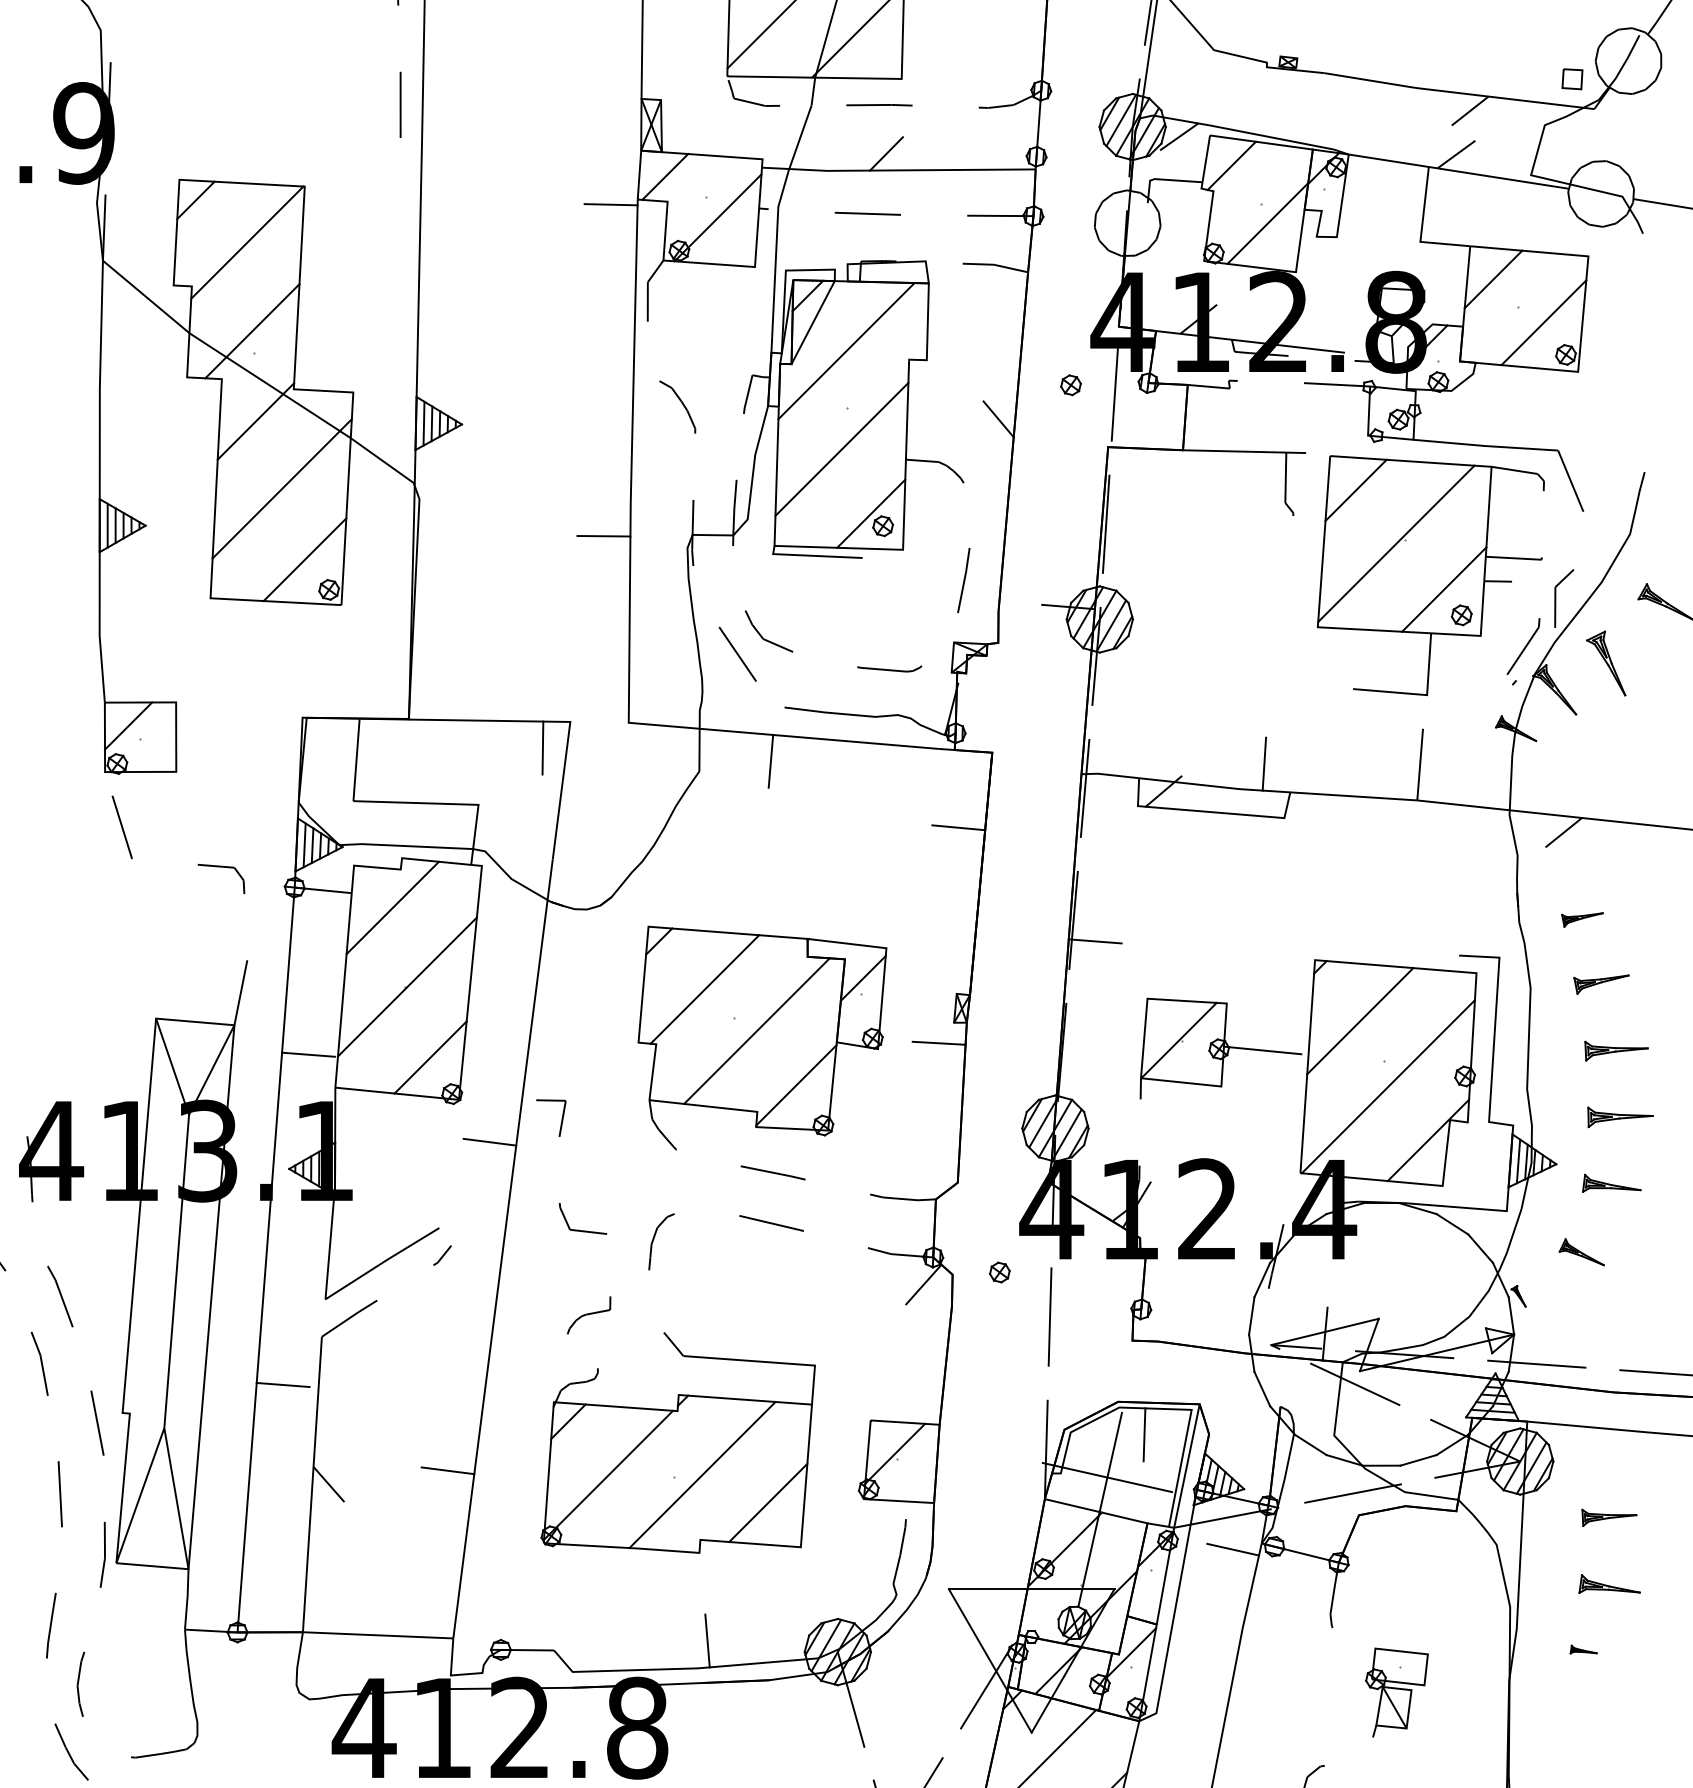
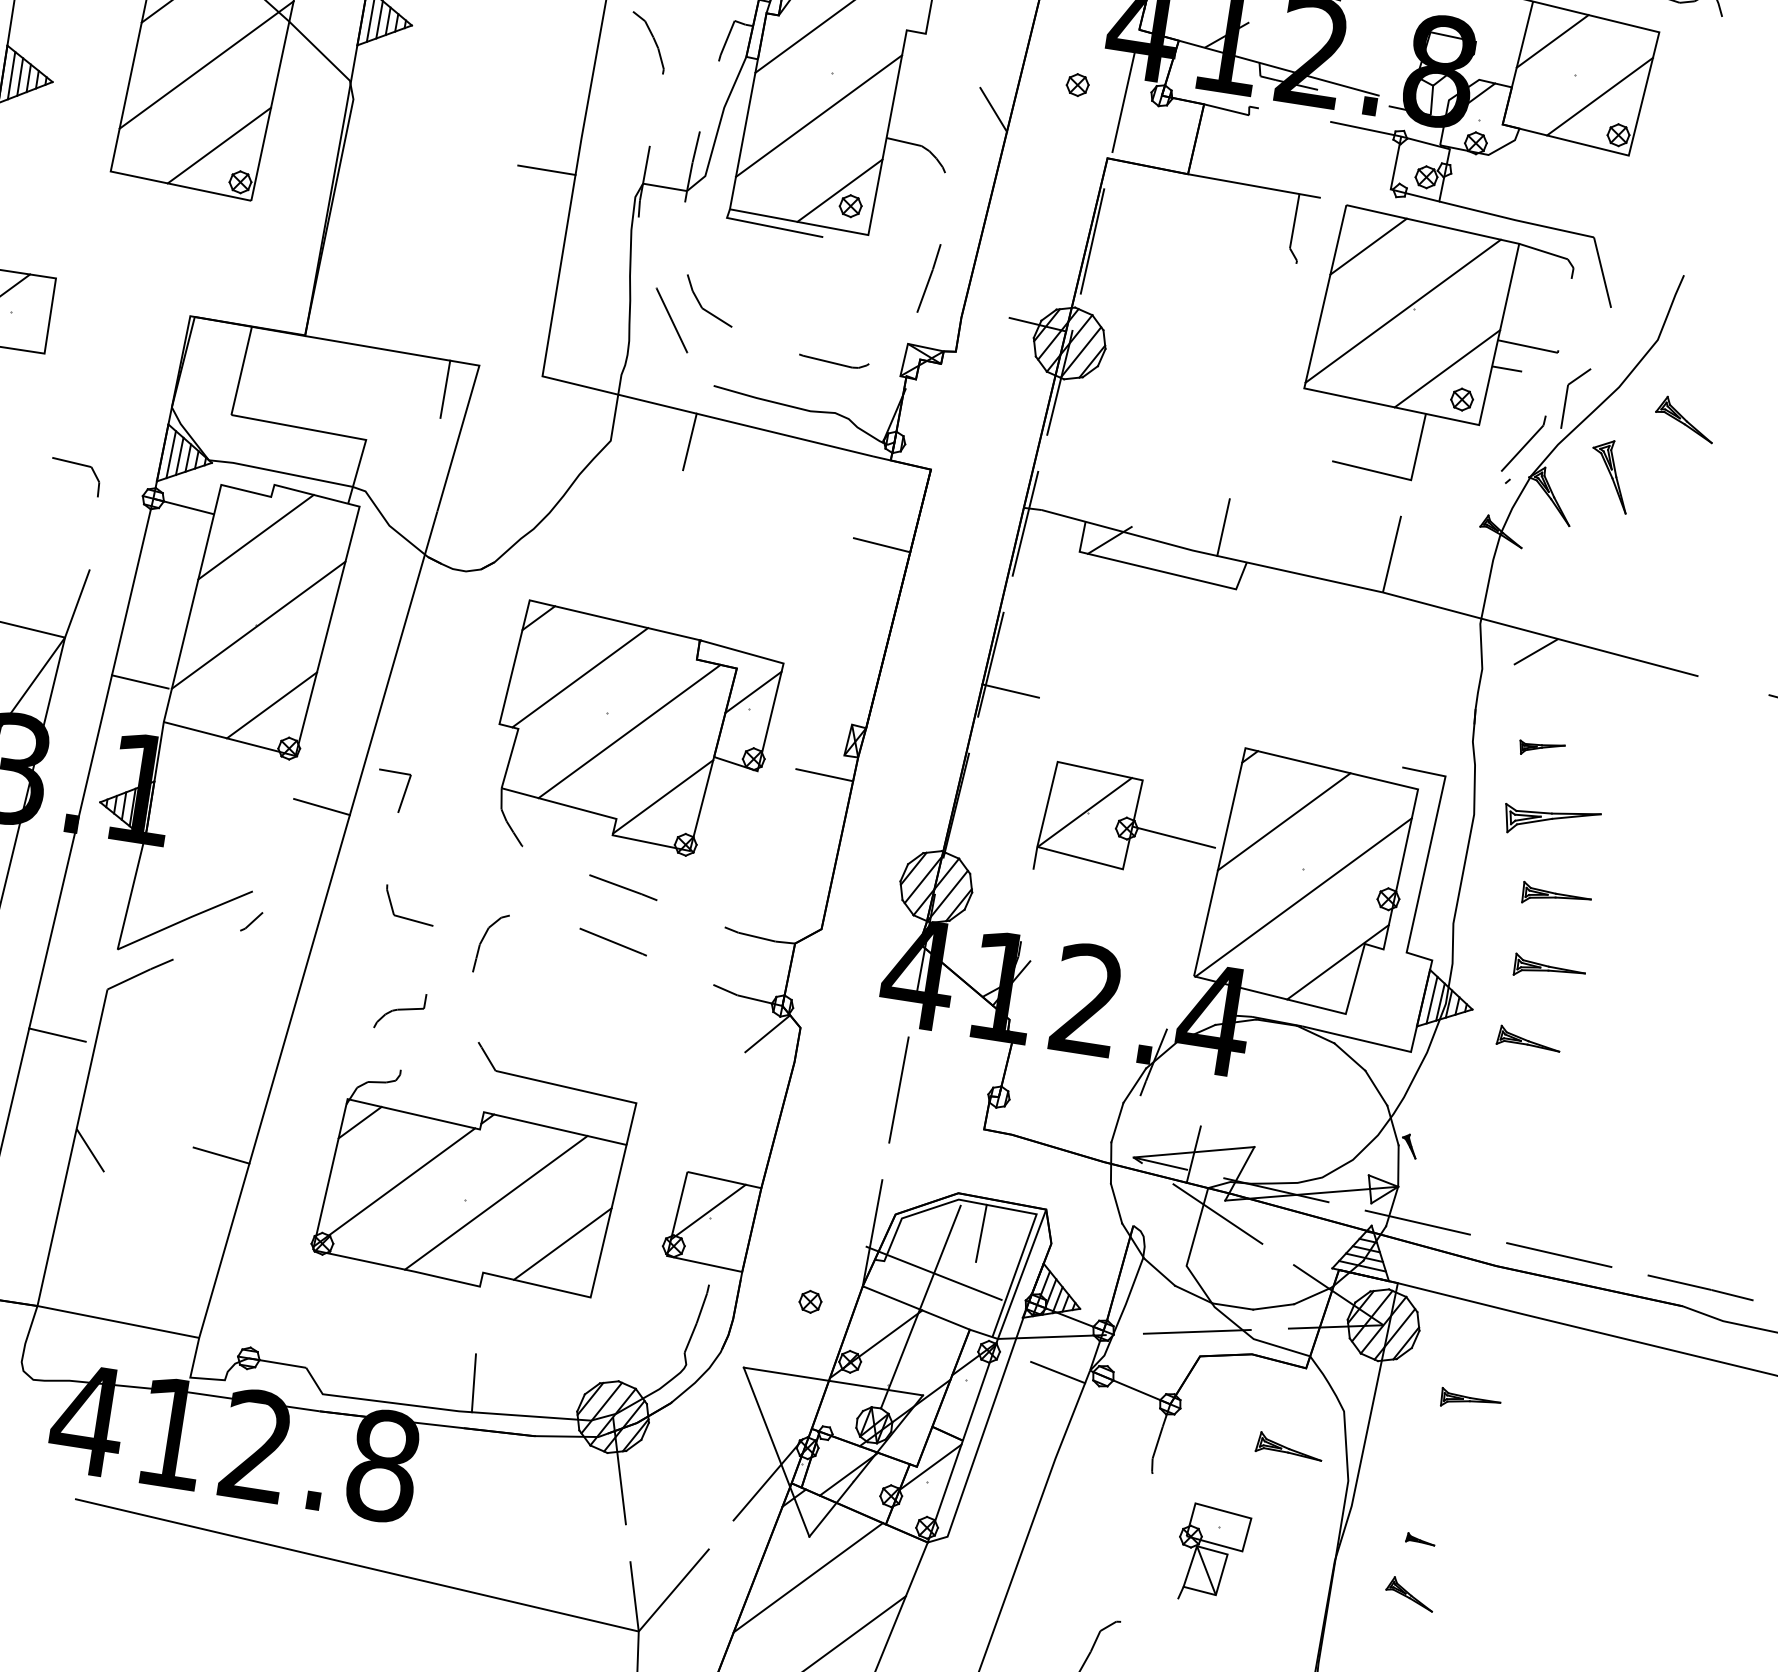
part: (1601, 984) -> (1551, 822), size x1.6
part: (1581, 1252) -> (1409, 1594), moved
part: (999, 1272) -> (810, 1301), moved
part: (1609, 1583) -> (1289, 1445), moved

